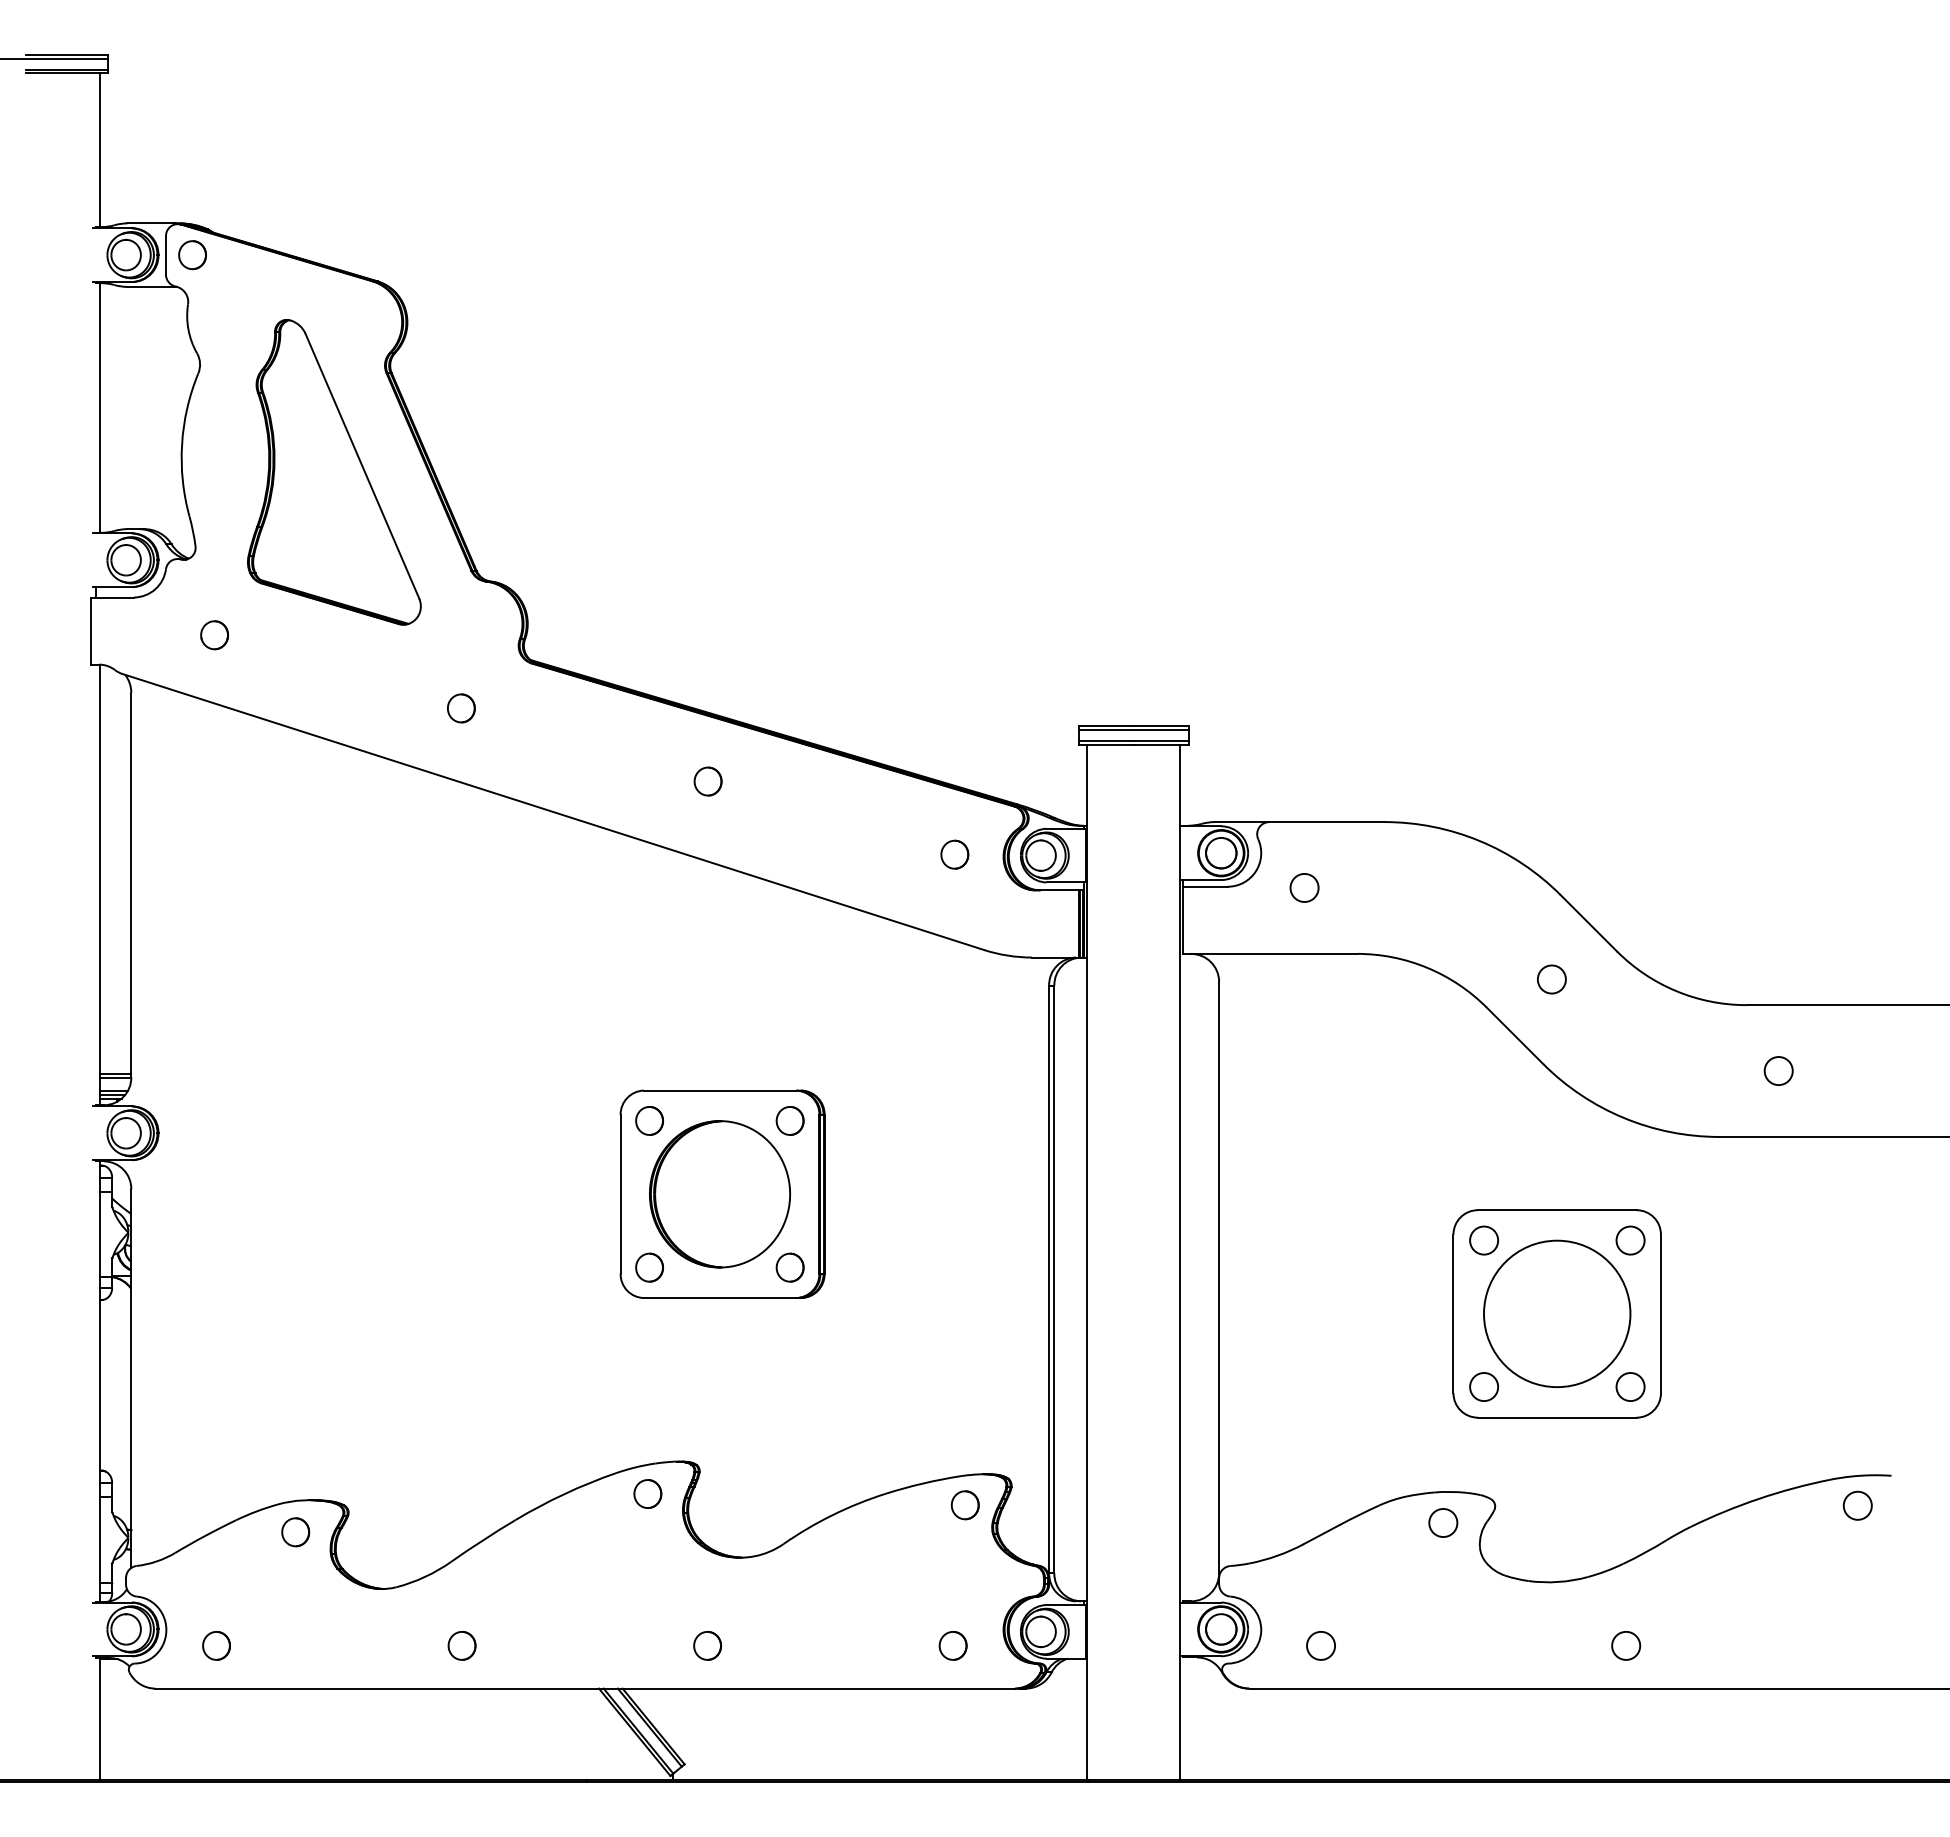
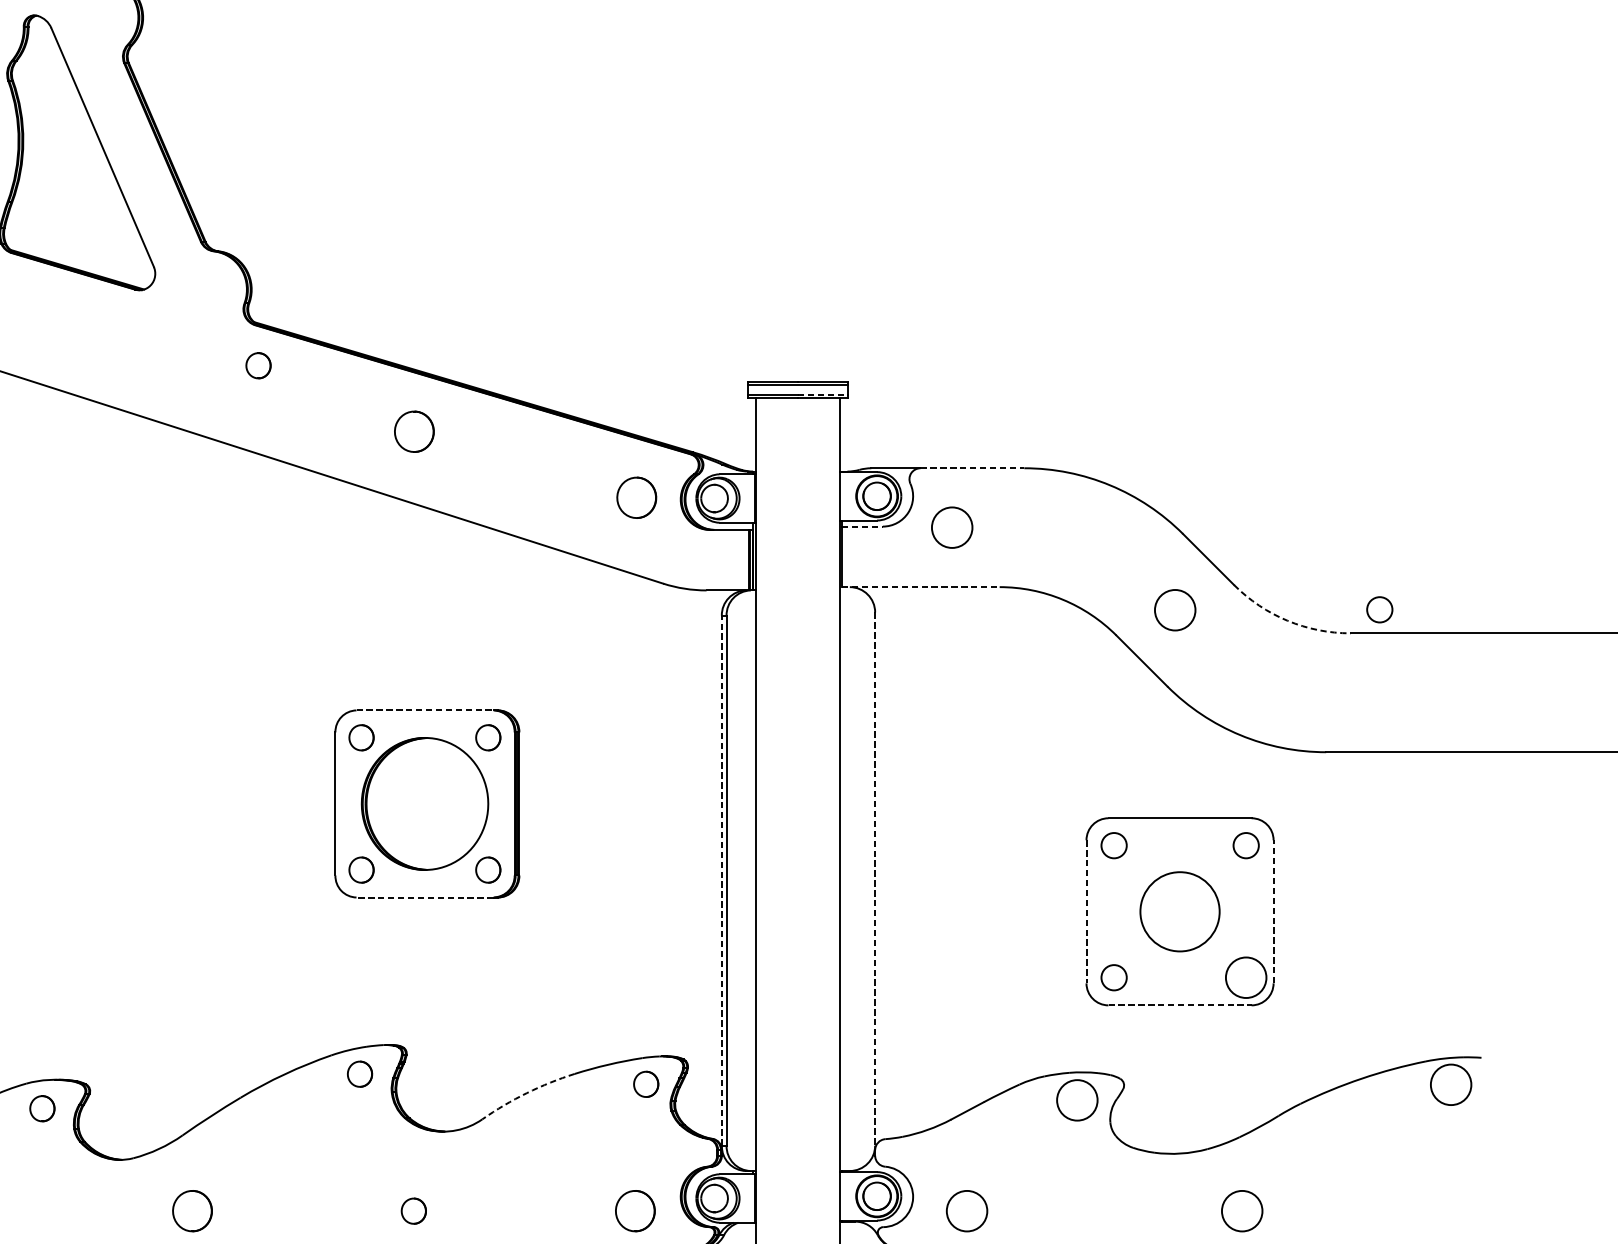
part: (461, 708) -> (258, 365), moved
line: (1161, 740) -> (823, 394), solid -> dashed
part: (707, 781) -> (413, 431), size x1.6
line: (1326, 822) -> (971, 468), solid -> dashed
part: (954, 854) -> (636, 497), size x1.6
line: (1205, 886) -> (862, 526), solid -> dashed
circle: (1304, 887) -> (952, 527), size x1.6
line: (1270, 953) -> (921, 586), solid -> dashed
circle: (1551, 979) -> (1174, 610), size x1.6
arc: (1676, 991) -> (1287, 621), solid -> dashed
circle: (1778, 1070) -> (1379, 609), moved
line: (720, 1090) -> (425, 710), solid -> dashed
line: (1219, 1277) -> (875, 878), solid -> dashed
line: (1049, 1279) -> (722, 880), solid -> dashed
line: (720, 1298) -> (425, 897), solid -> dashed
circle: (1556, 1313) -> (1179, 911), size x0.6
line: (1660, 1313) -> (1273, 911), solid -> dashed
line: (1453, 1314) -> (1086, 912), solid -> dashed
circle: (1630, 1387) -> (1246, 978), size x1.6
line: (1557, 1417) -> (1180, 1005), solid -> dashed
circle: (1857, 1505) -> (1450, 1084), size x1.6
arc: (832, 1515) -> (526, 1093), solid -> dashed
circle: (1443, 1522) -> (1077, 1099), size x1.6
part: (461, 1645) -> (191, 1210), size x1.6
part: (952, 1645) -> (634, 1210), size x1.6
circle: (1321, 1645) -> (967, 1210), size x1.6
circle: (1626, 1645) -> (1242, 1210), size x1.6

